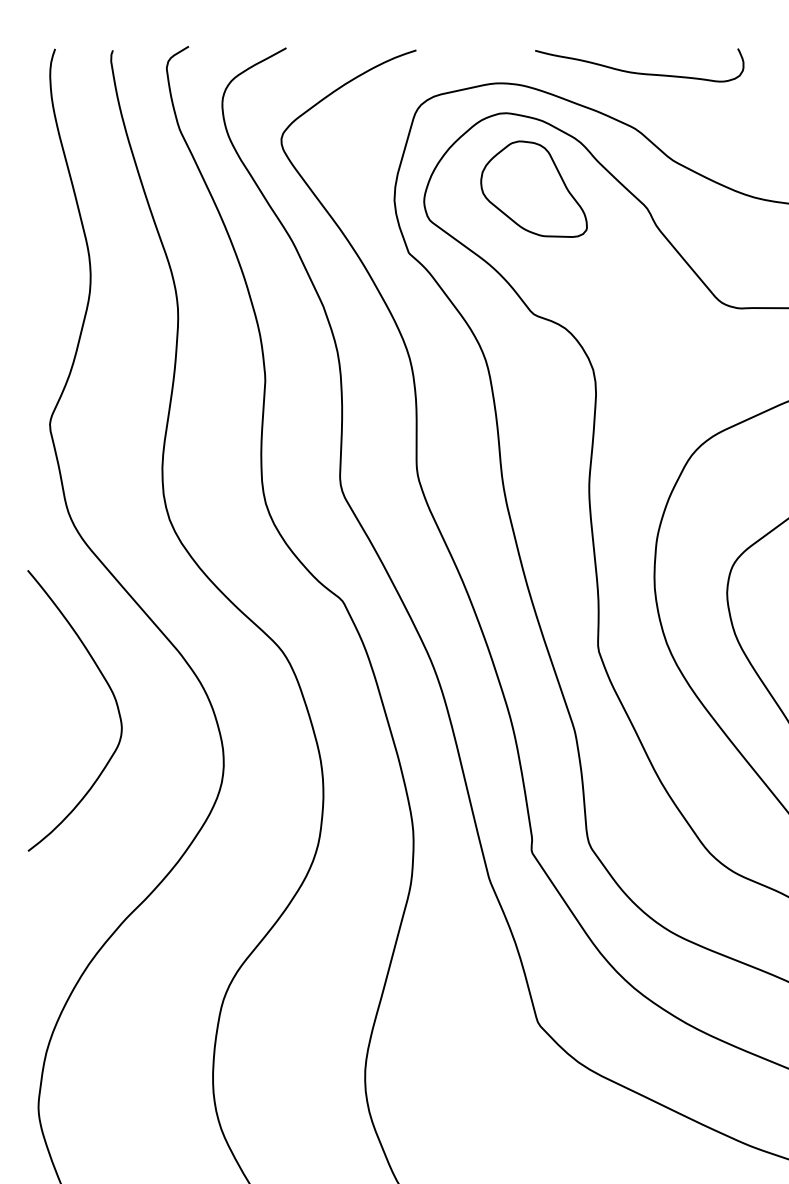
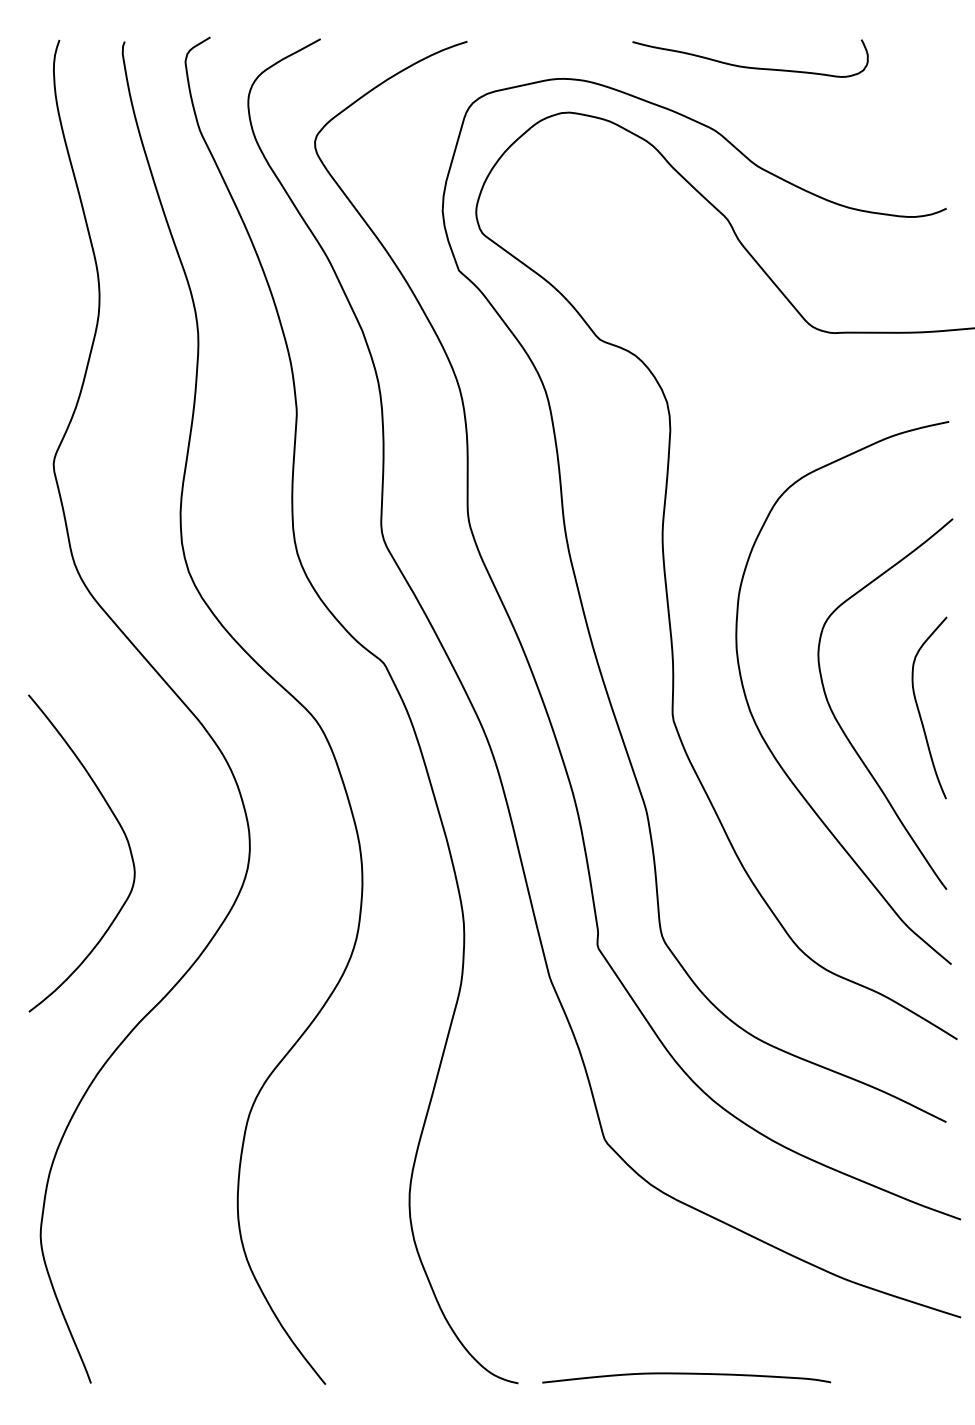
curve: (638, 72) -> (749, 66), moved
part: (533, 189) -> (599, 198), removed
curve: (113, 697) -> (125, 838), moved

